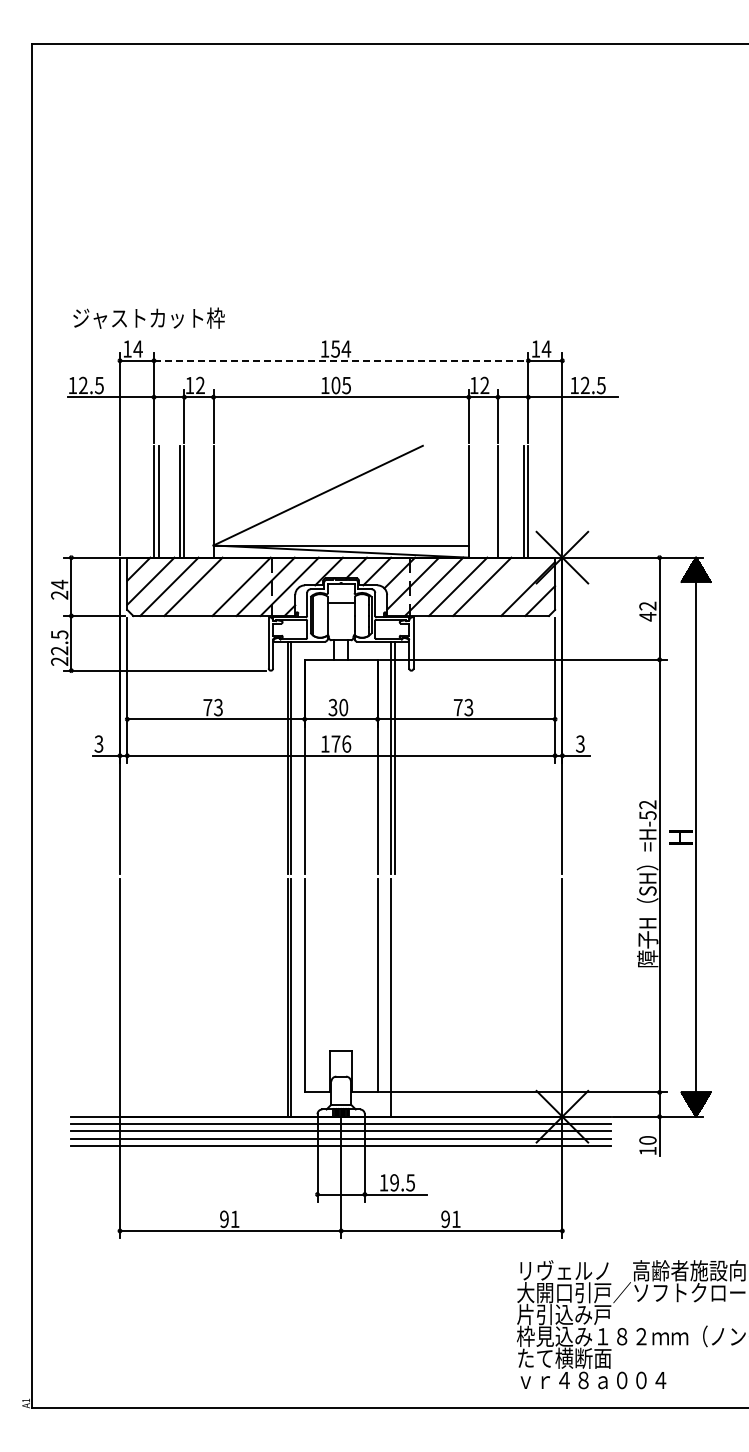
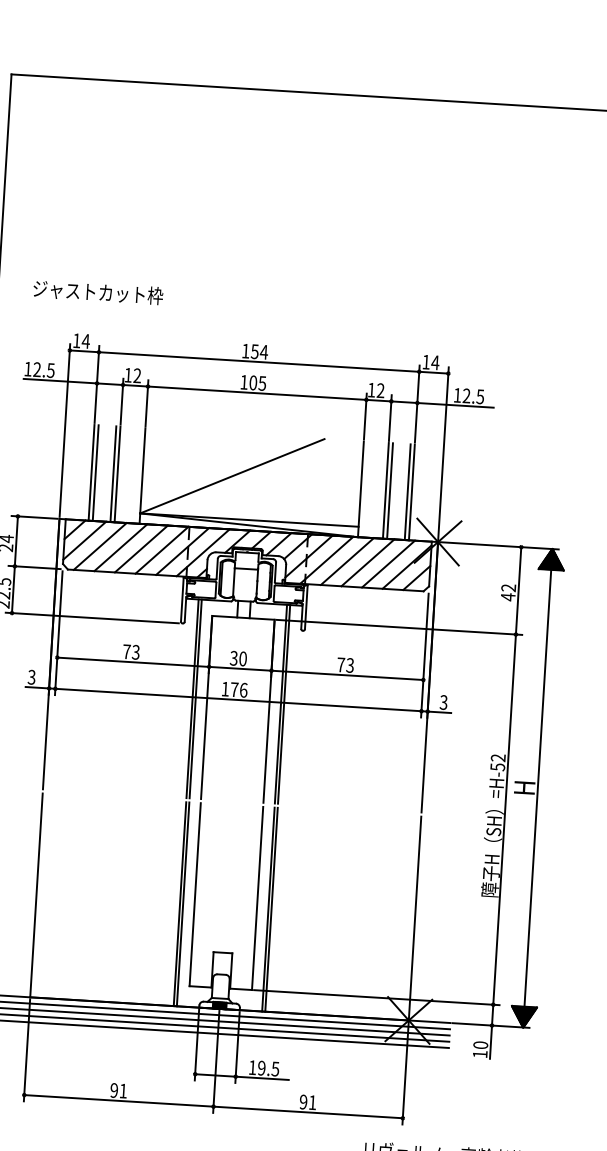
text: (148, 317) -> (97, 291), moved
line: (341, 360) -> (259, 361), dashed -> solid
line: (502, 501) -> (389, 490), added
line: (217, 586) -> (141, 548), added
line: (506, 586) -> (388, 563), added
line: (394, 997) -> (271, 909), added

